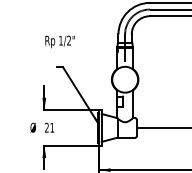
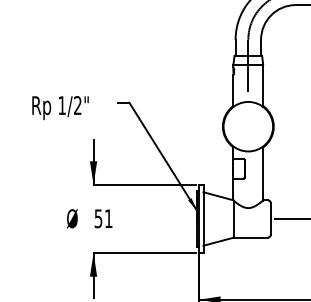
text: (59, 41) -> (59, 107), moved
text: (46, 127) -> (97, 218), 21 -> 51

